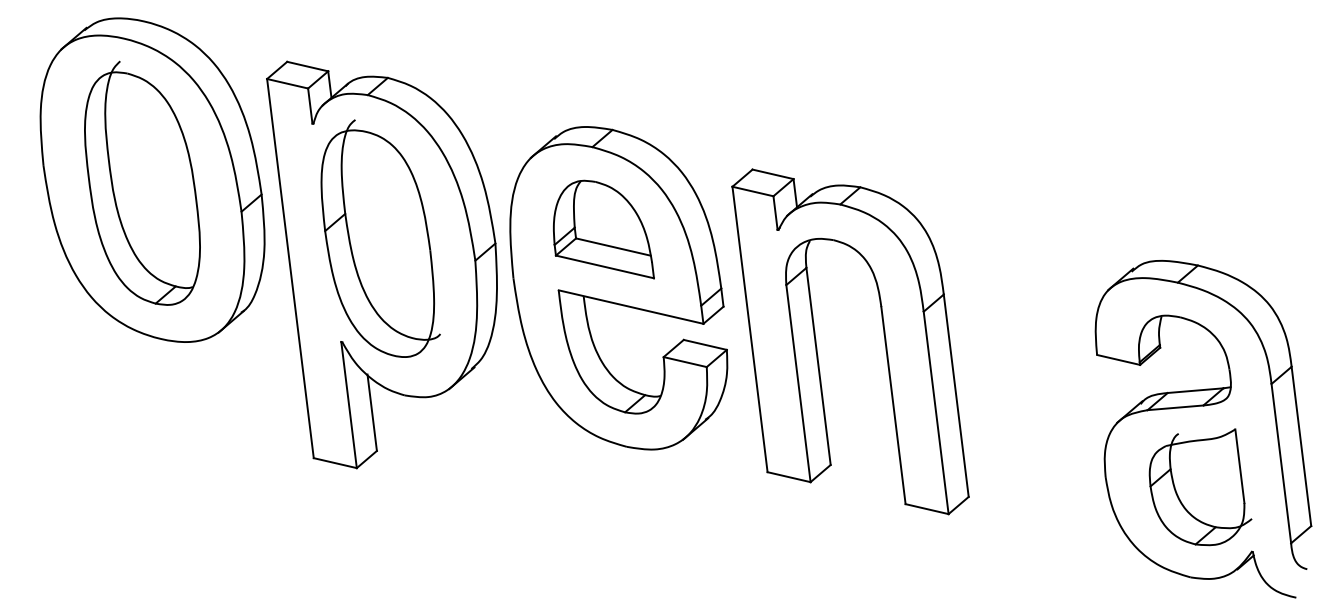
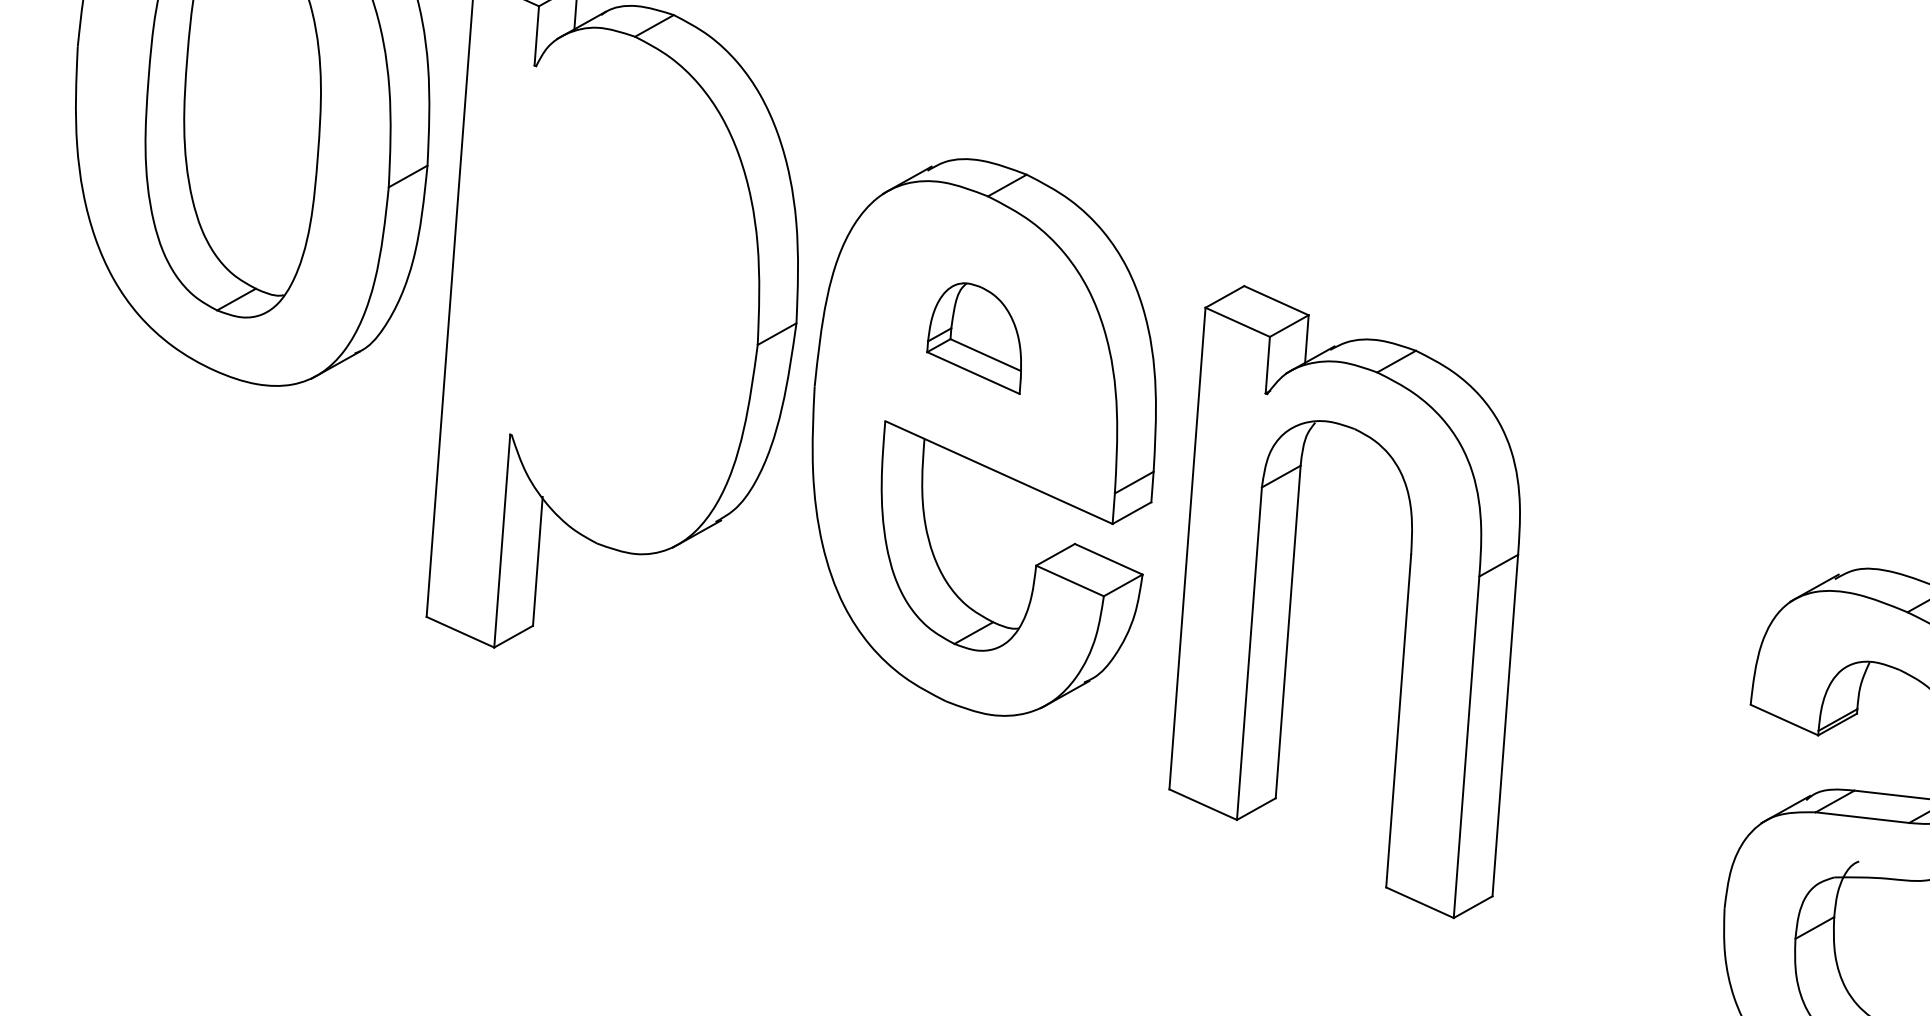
part: (603, 229) -> (979, 335), size x0.6
part: (380, 238) -> (608, 277), removed

